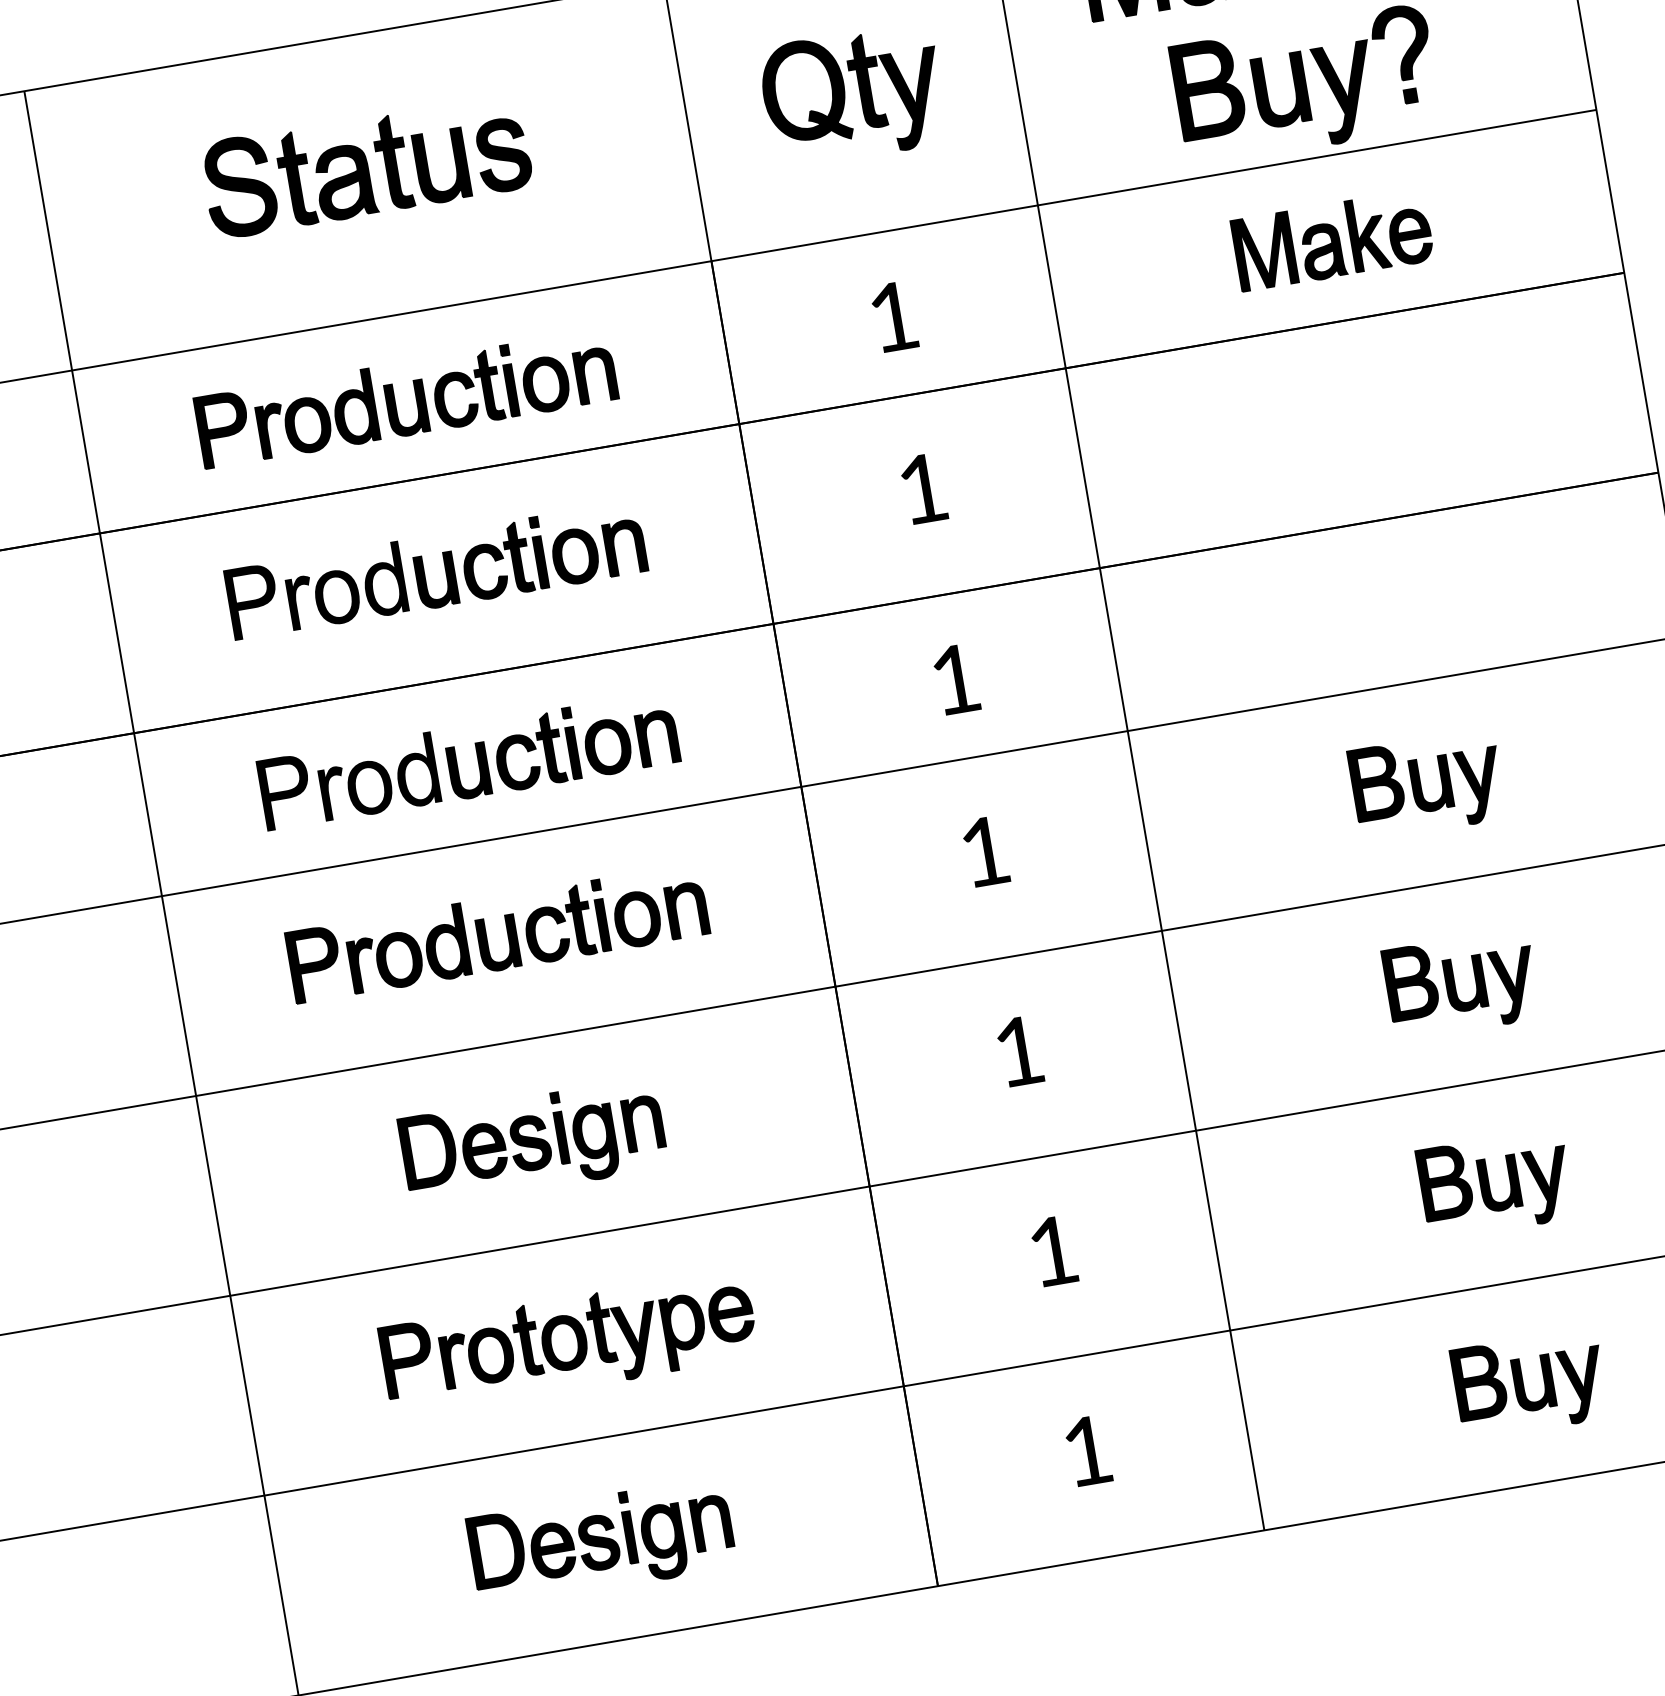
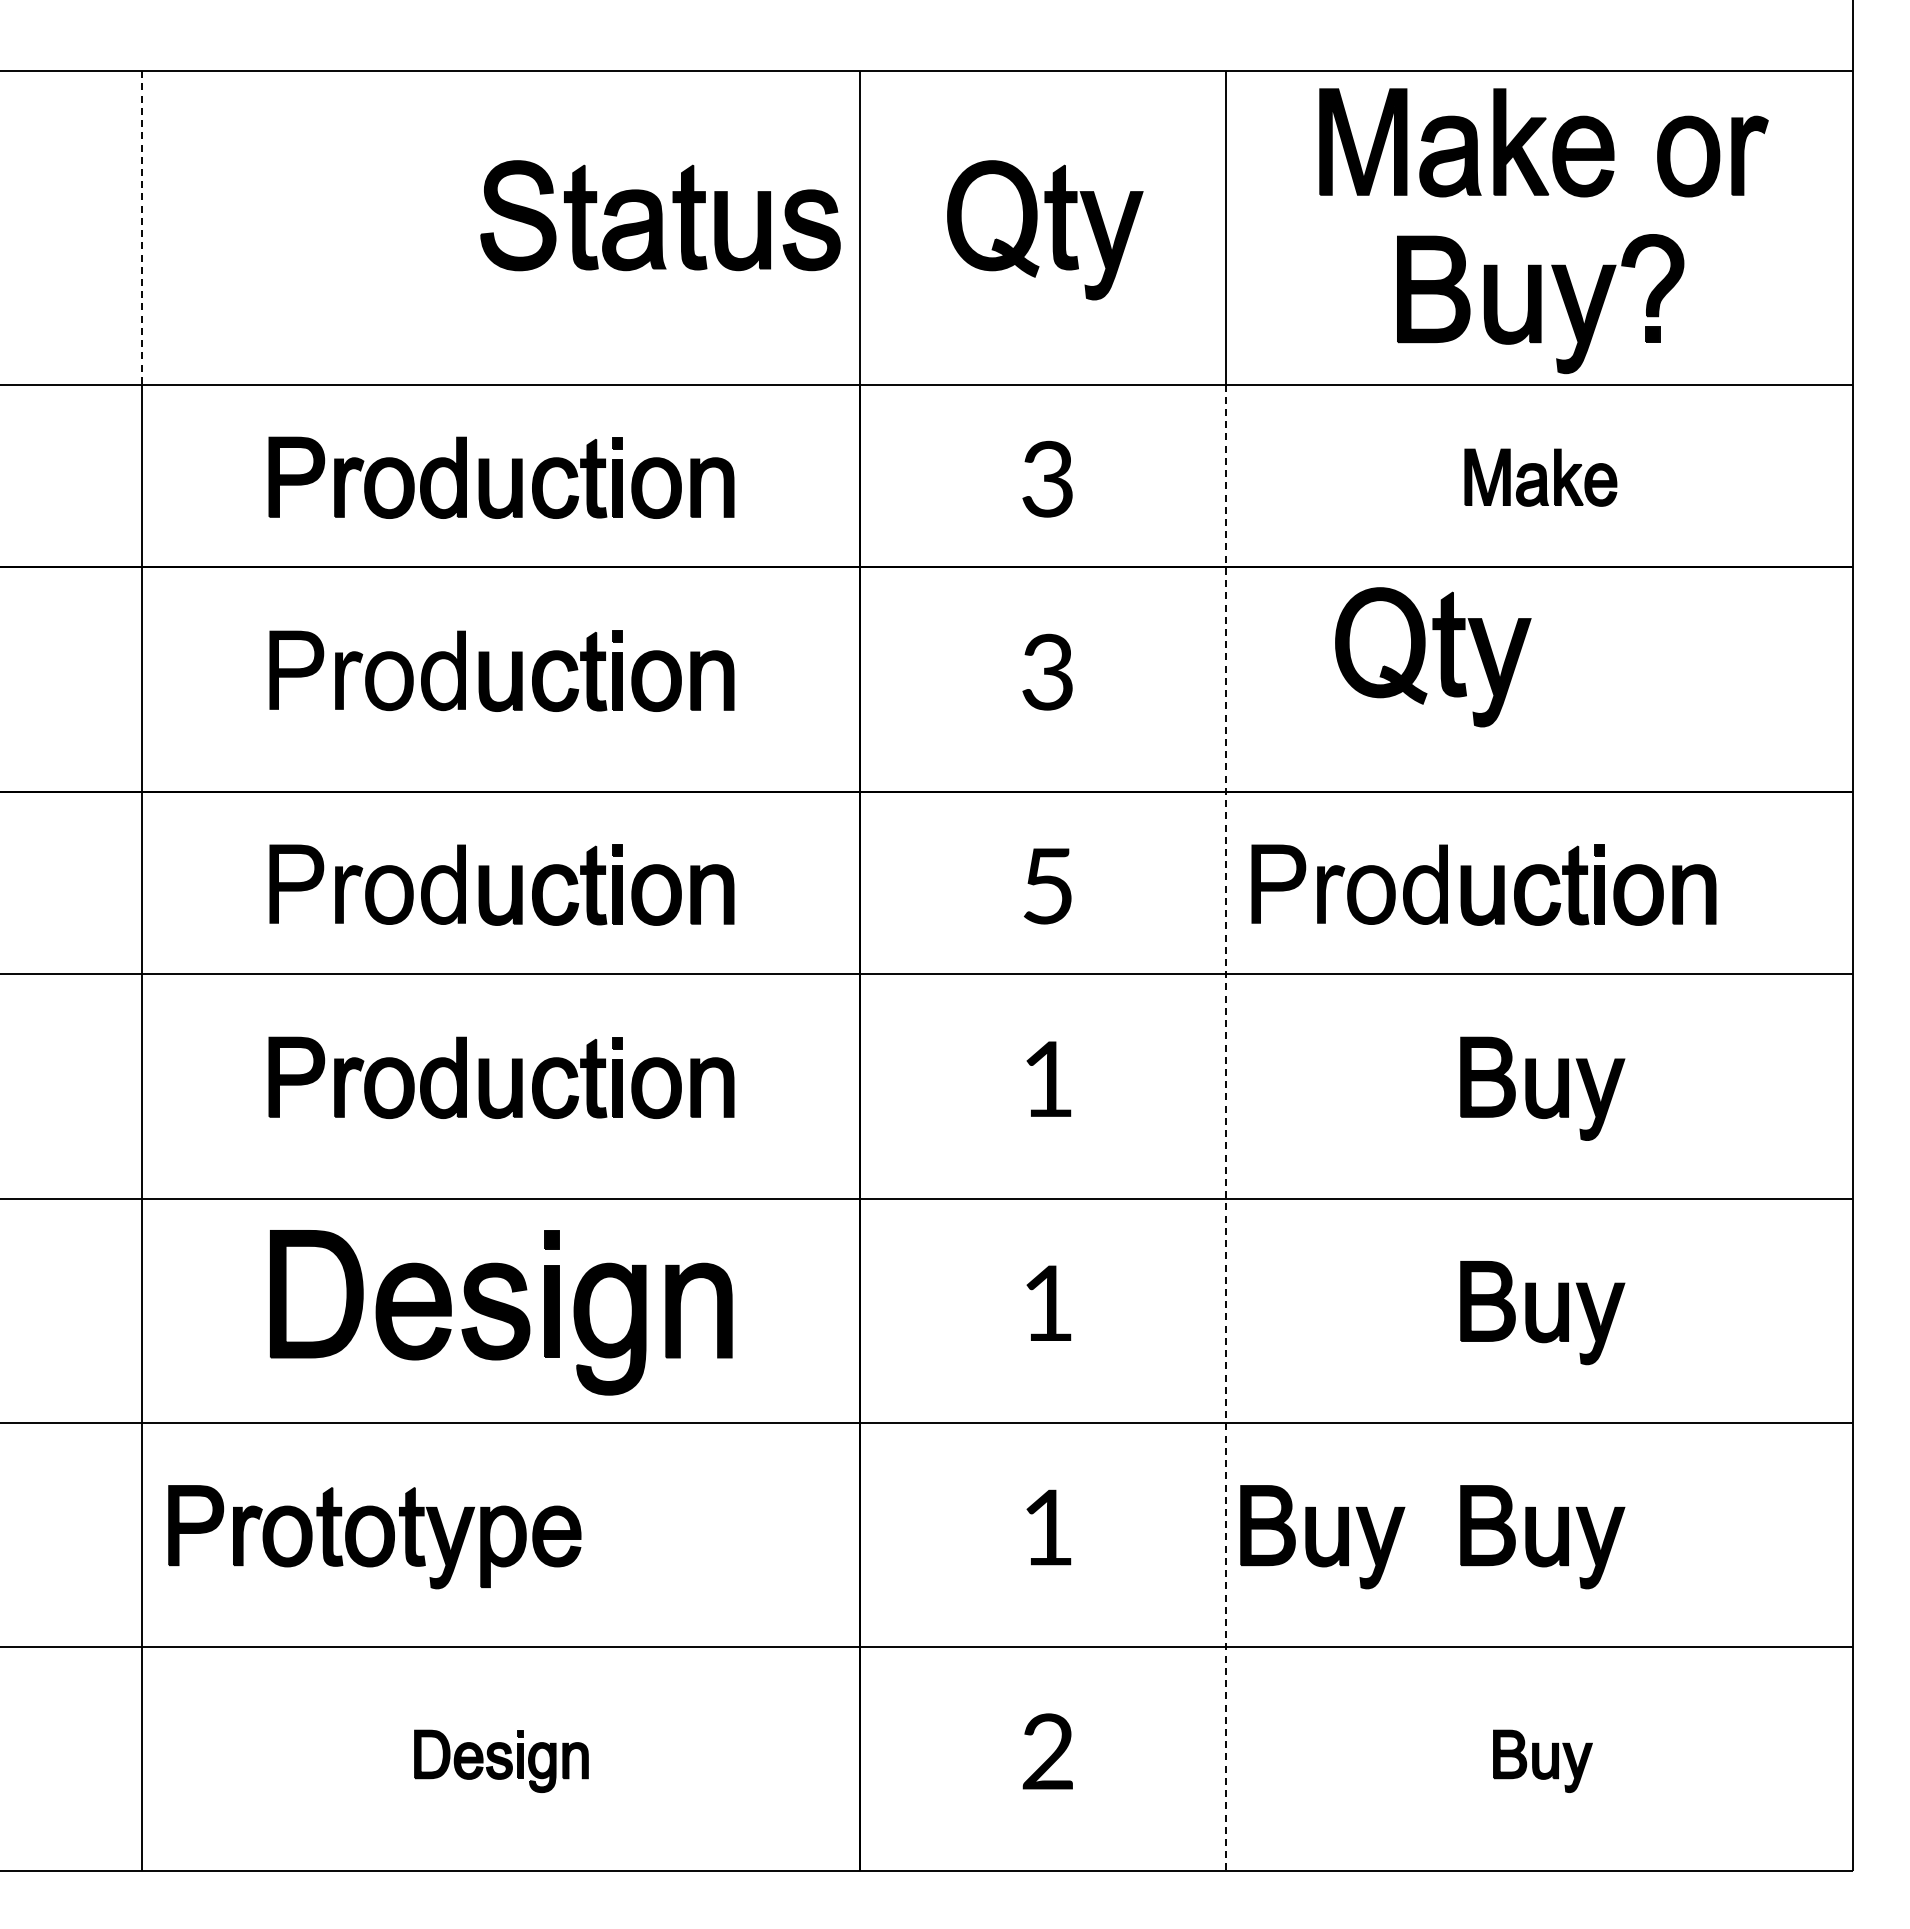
part: (366, 165) -> (660, 215), moved
line: (48, 230) -> (142, 227), solid -> dashed
part: (1332, 240) -> (1540, 477), size x0.7
text: (893, 316) -> (1047, 478), 1 -> 3
part: (1270, 416) -> (1440, 657), added
text: (922, 488) -> (1047, 671), 1 -> 3
part: (1353, 610) -> (1494, 884), added
text: (955, 679) -> (1047, 886), 1 -> 5
line: (1151, 868) -> (1226, 1128), solid -> dashed
part: (533, 1143) -> (501, 1313), size x1.6
part: (1293, 1219) -> (1315, 1537), added
part: (568, 1343) -> (374, 1537), moved
part: (1529, 1384) -> (1542, 1761), size x0.6
text: (1087, 1450) -> (1047, 1751), 1 -> 2
part: (601, 1543) -> (501, 1761), size x0.6

